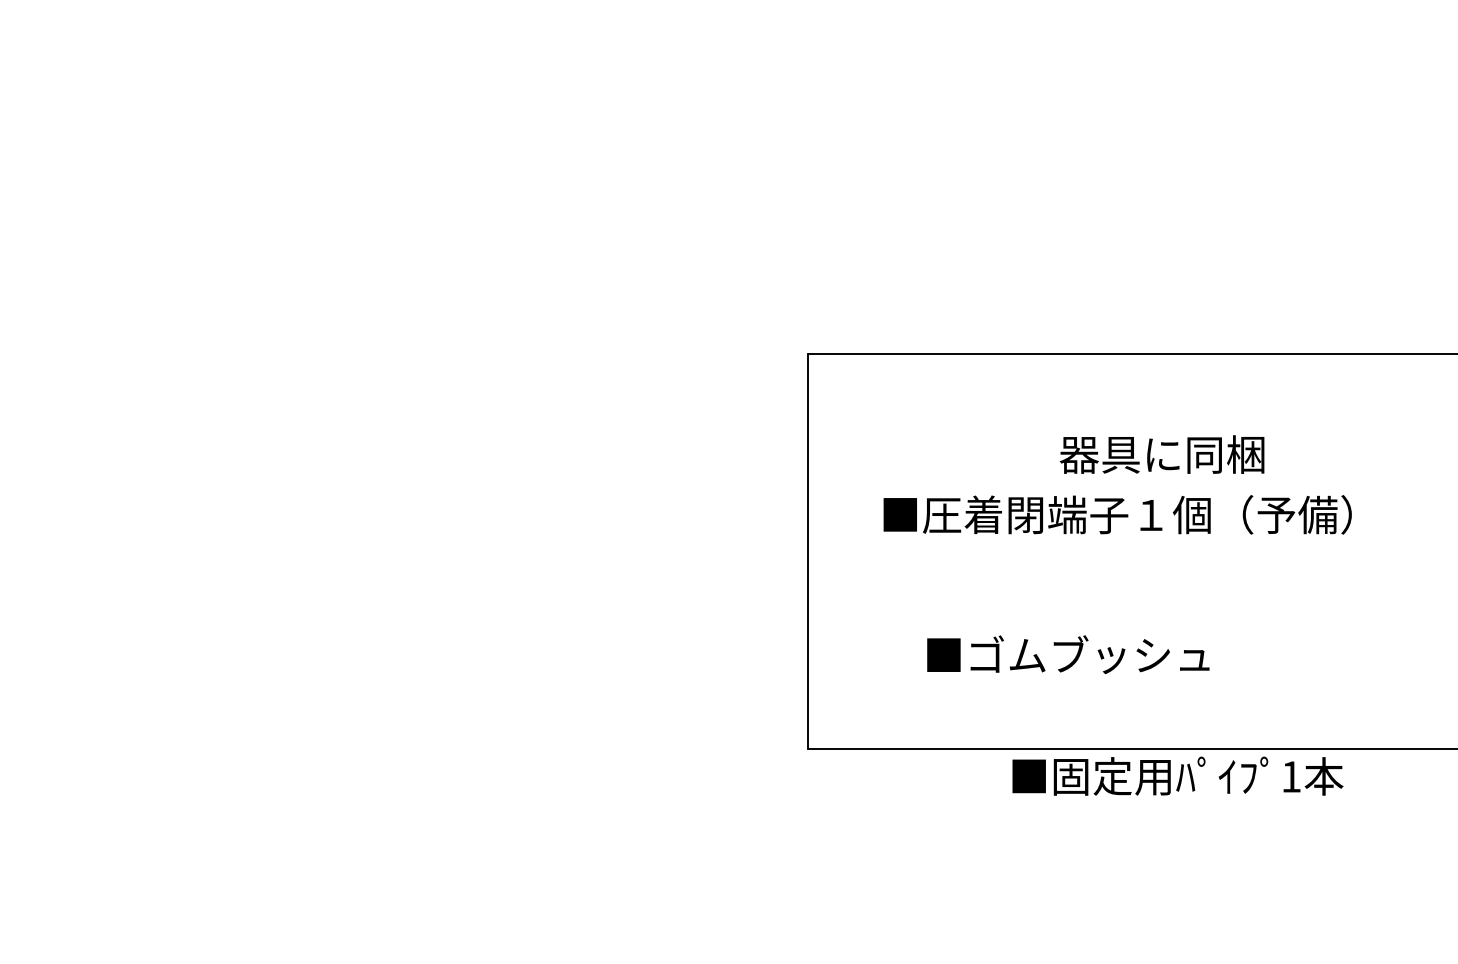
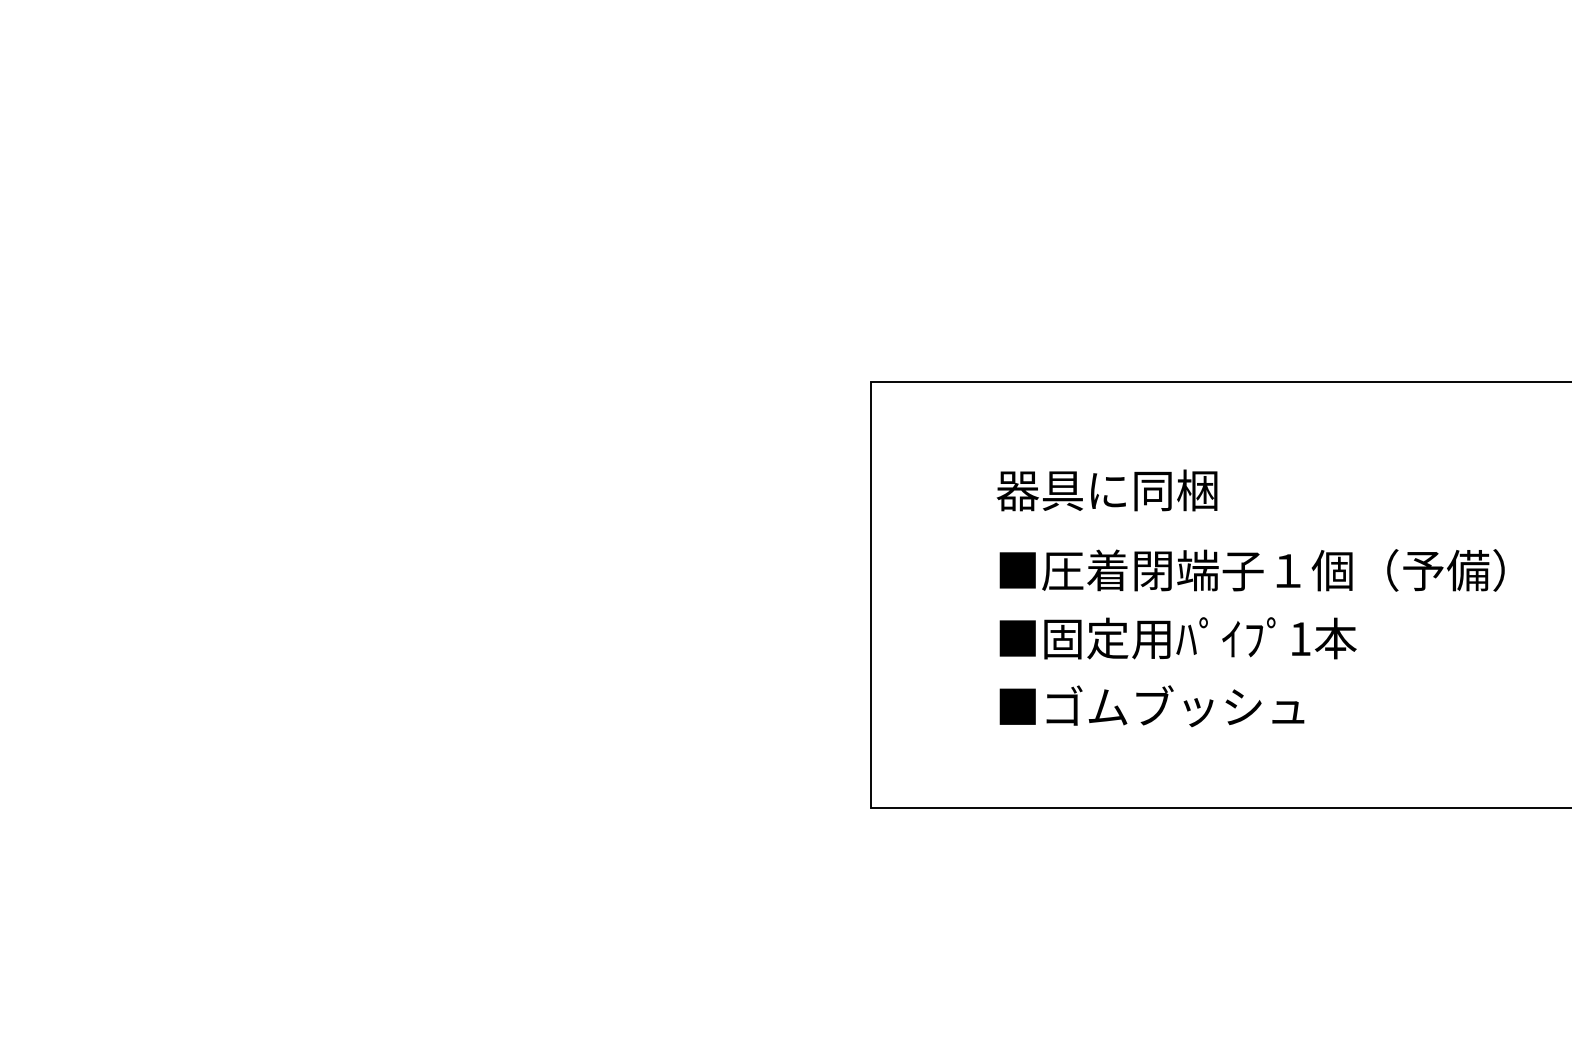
text: (1161, 454) -> (1106, 490), moved
text: (1117, 514) -> (1251, 570), moved
text: (1177, 776) -> (1177, 638), moved

